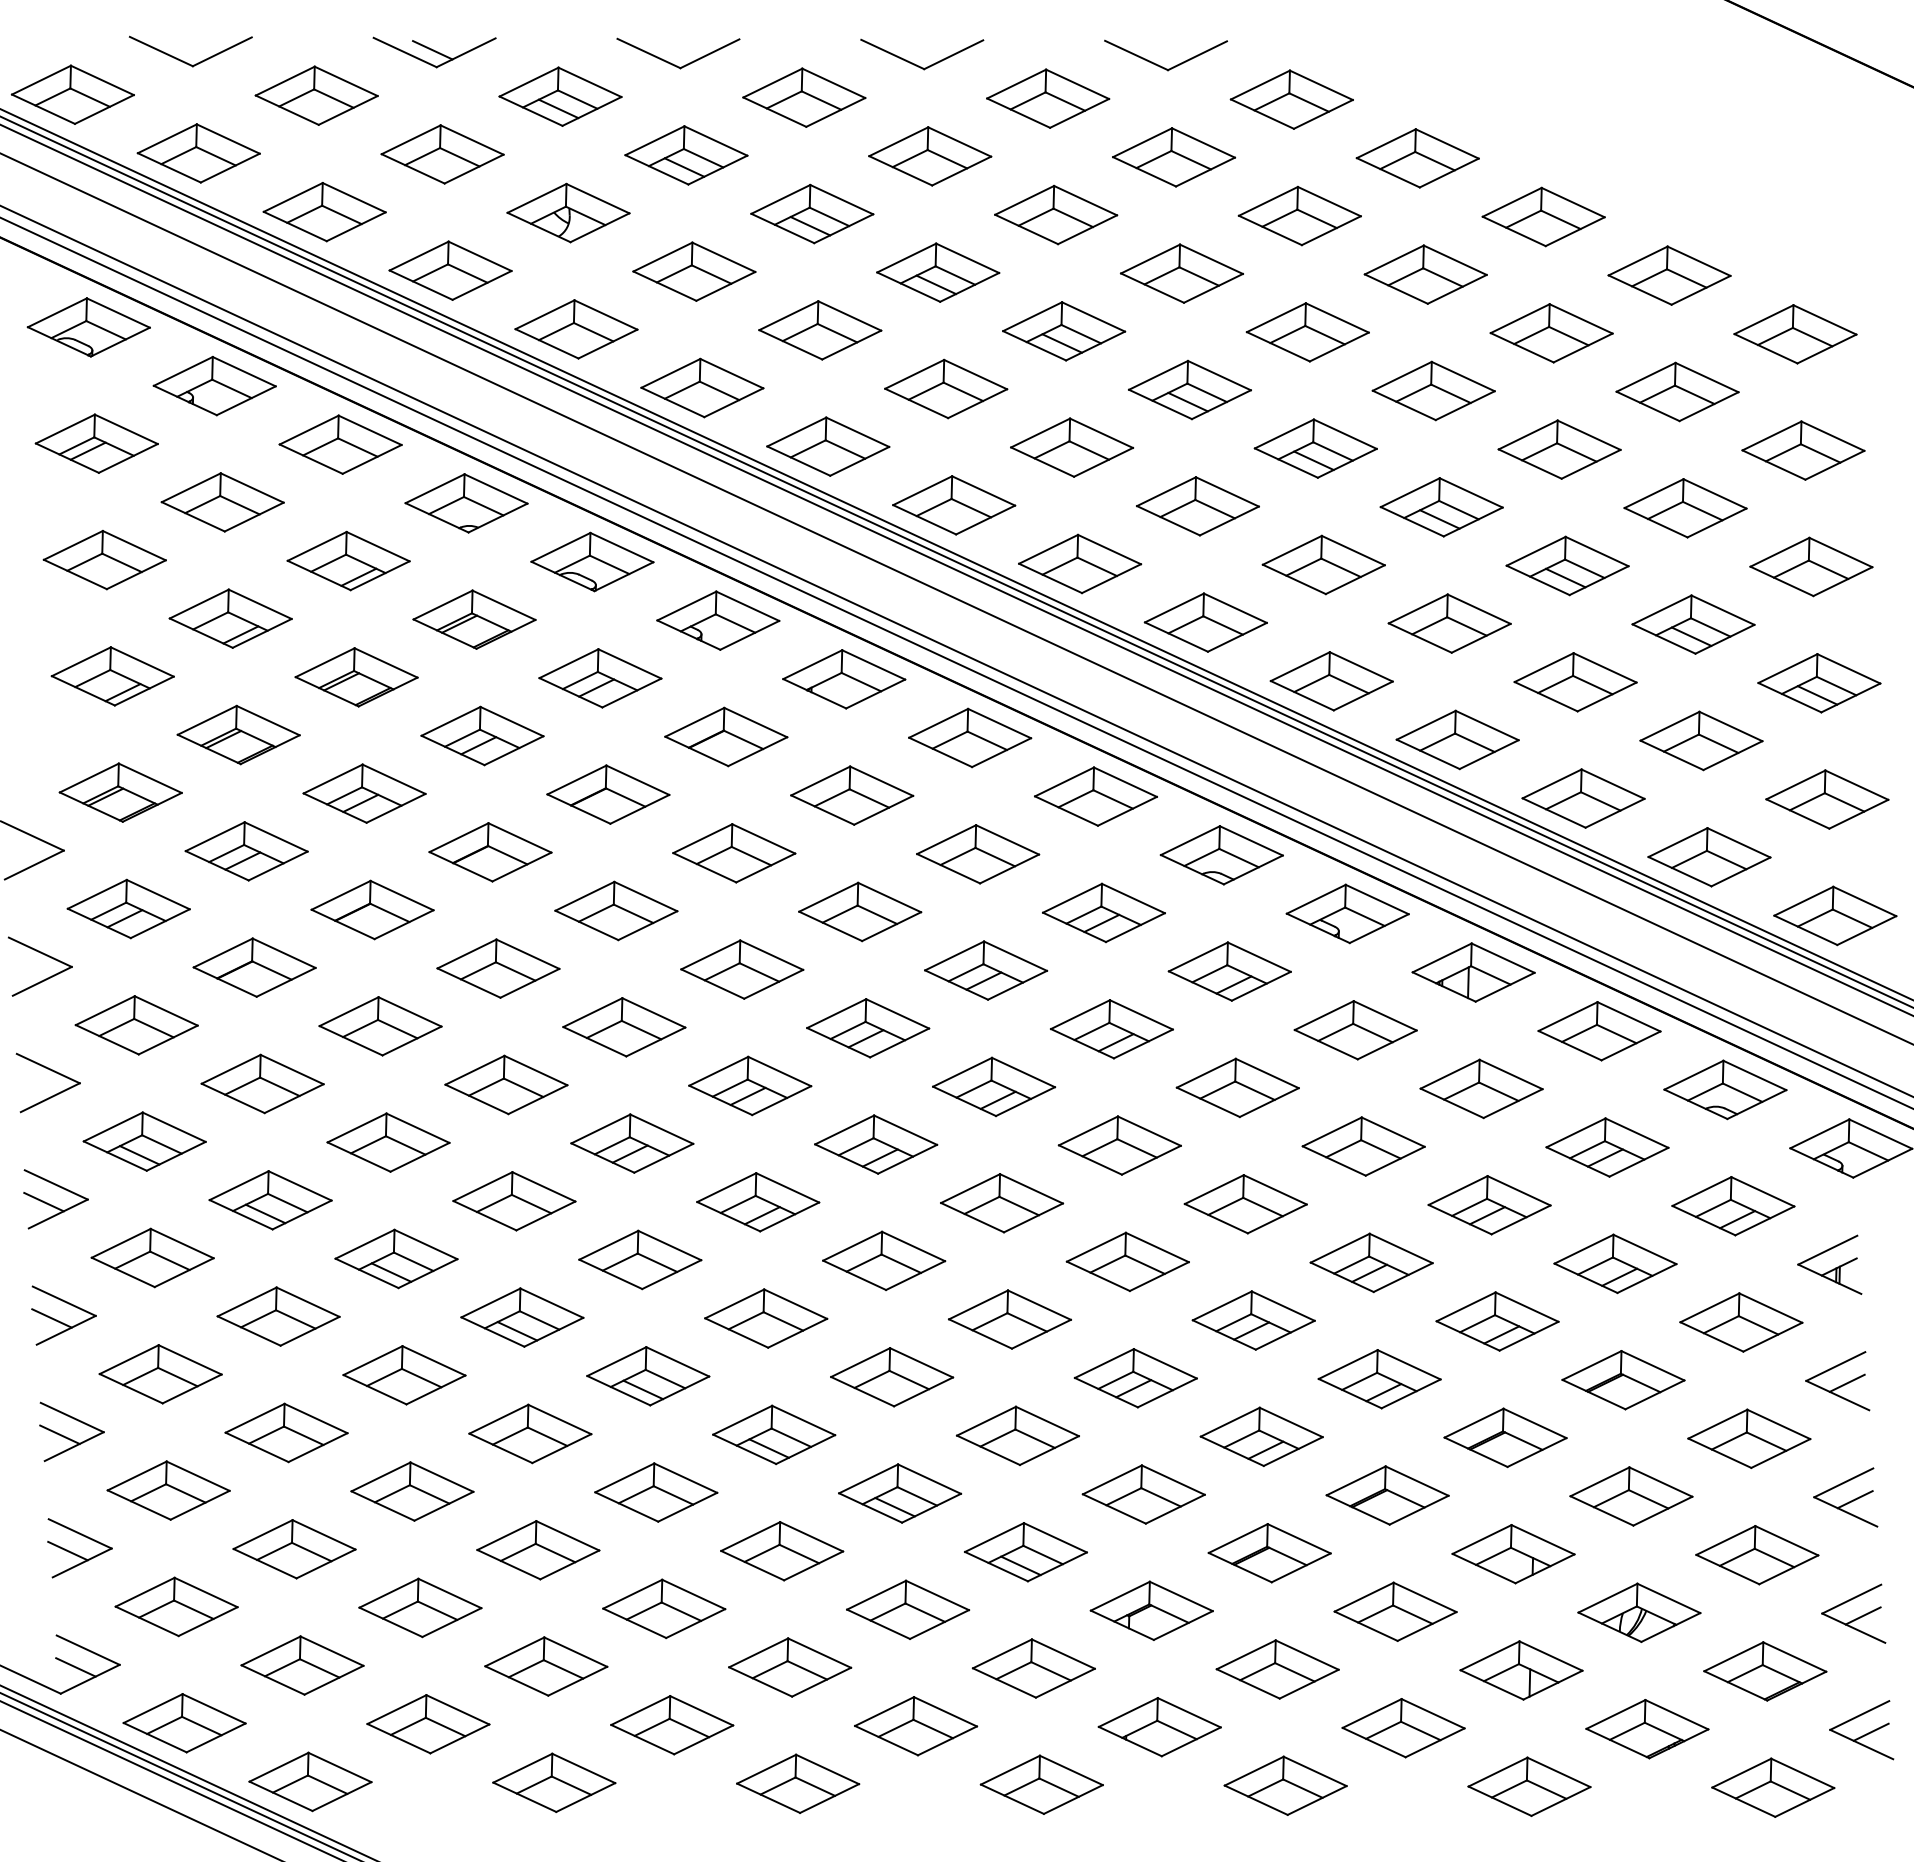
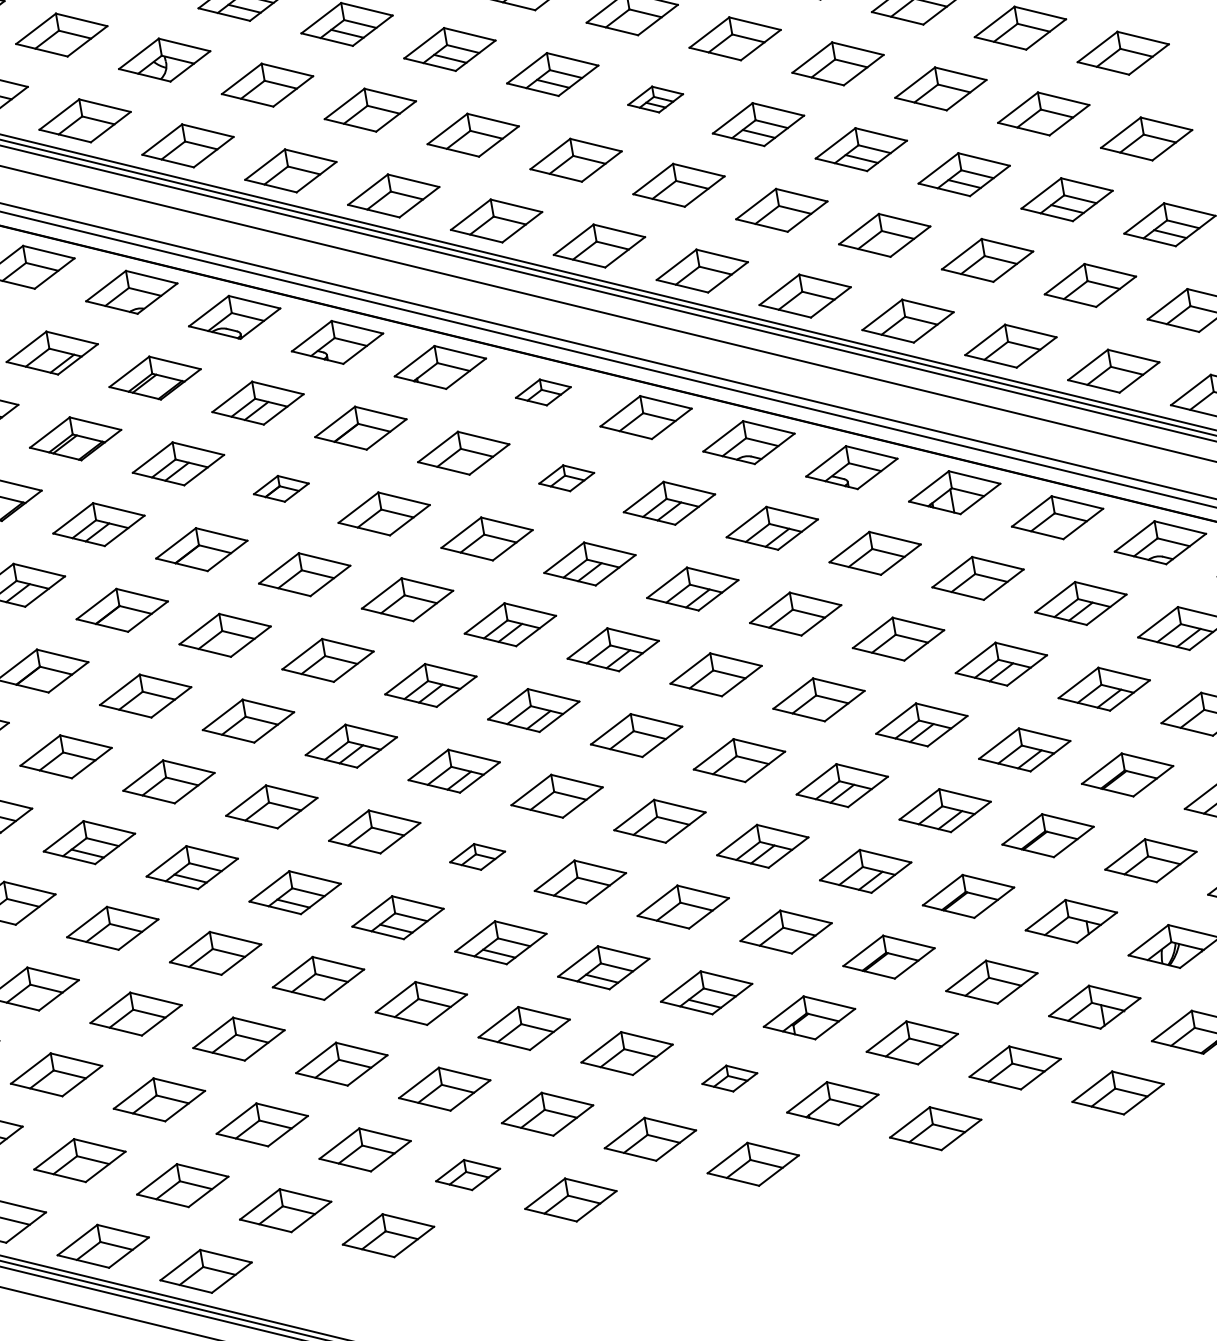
part: (1189, 389) -> (655, 99), size x0.6
part: (970, 737) -> (543, 392), size x0.6
part: (608, 794) -> (281, 488), size x0.6
part: (978, 854) -> (566, 478), size x0.6
part: (766, 1318) -> (477, 856), size x0.6
part: (1033, 1668) -> (729, 1078), size x0.6
part: (672, 1725) -> (468, 1175), size x0.7

